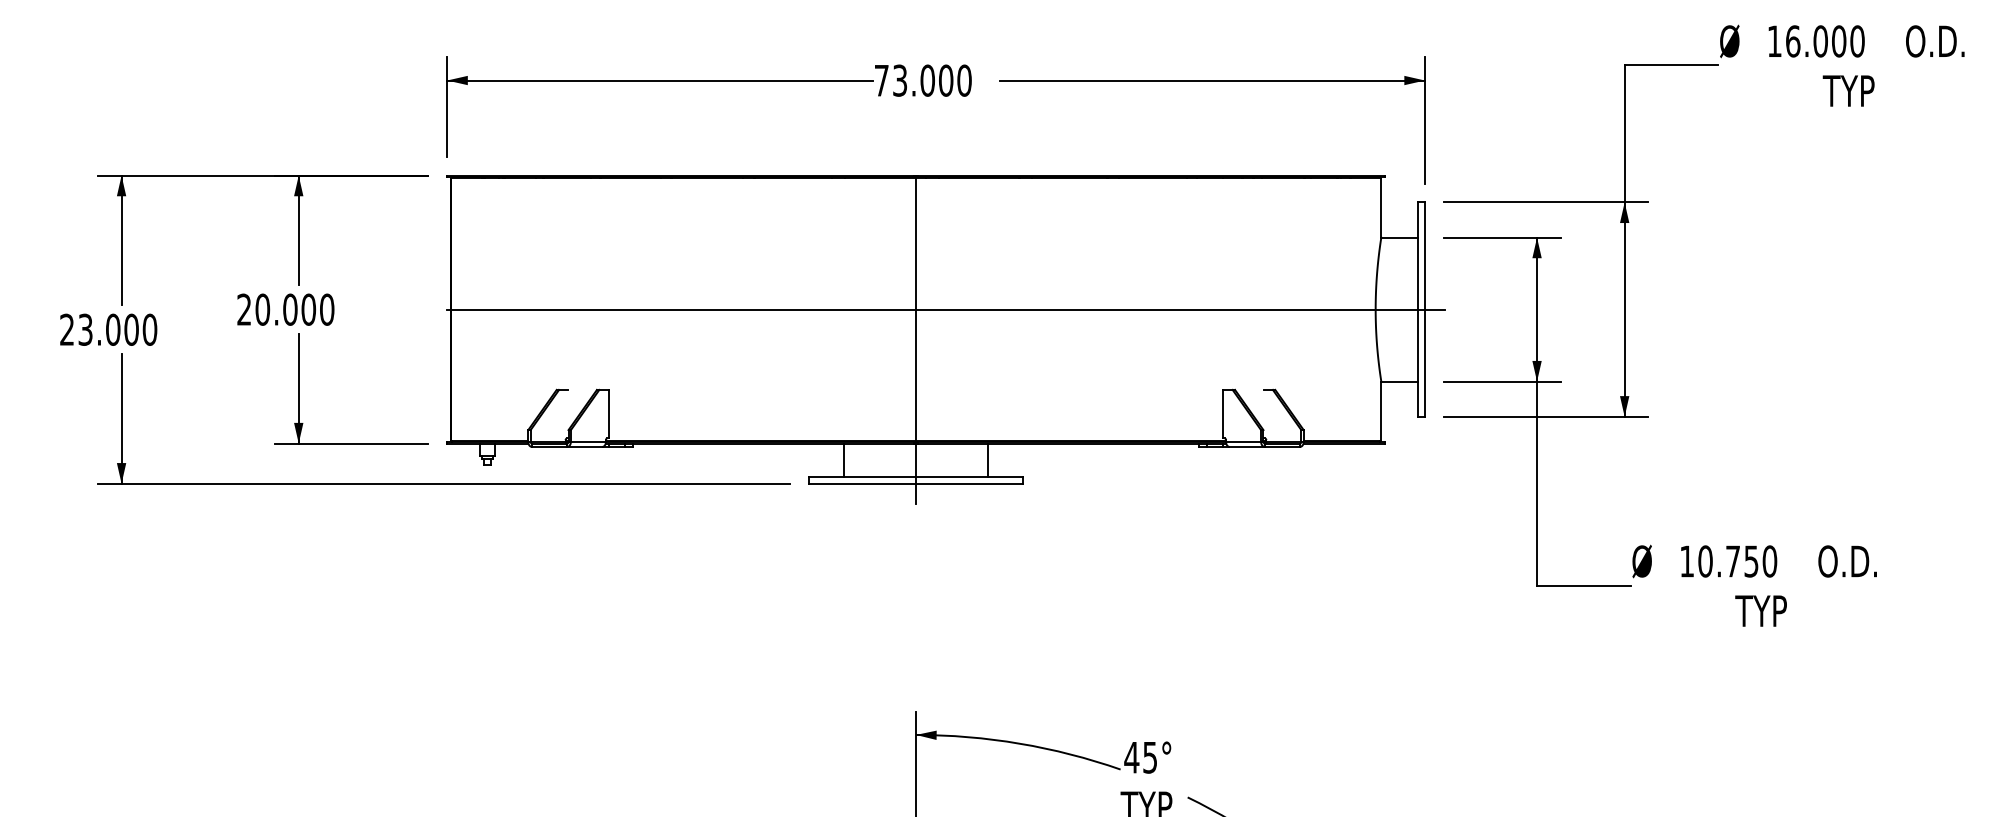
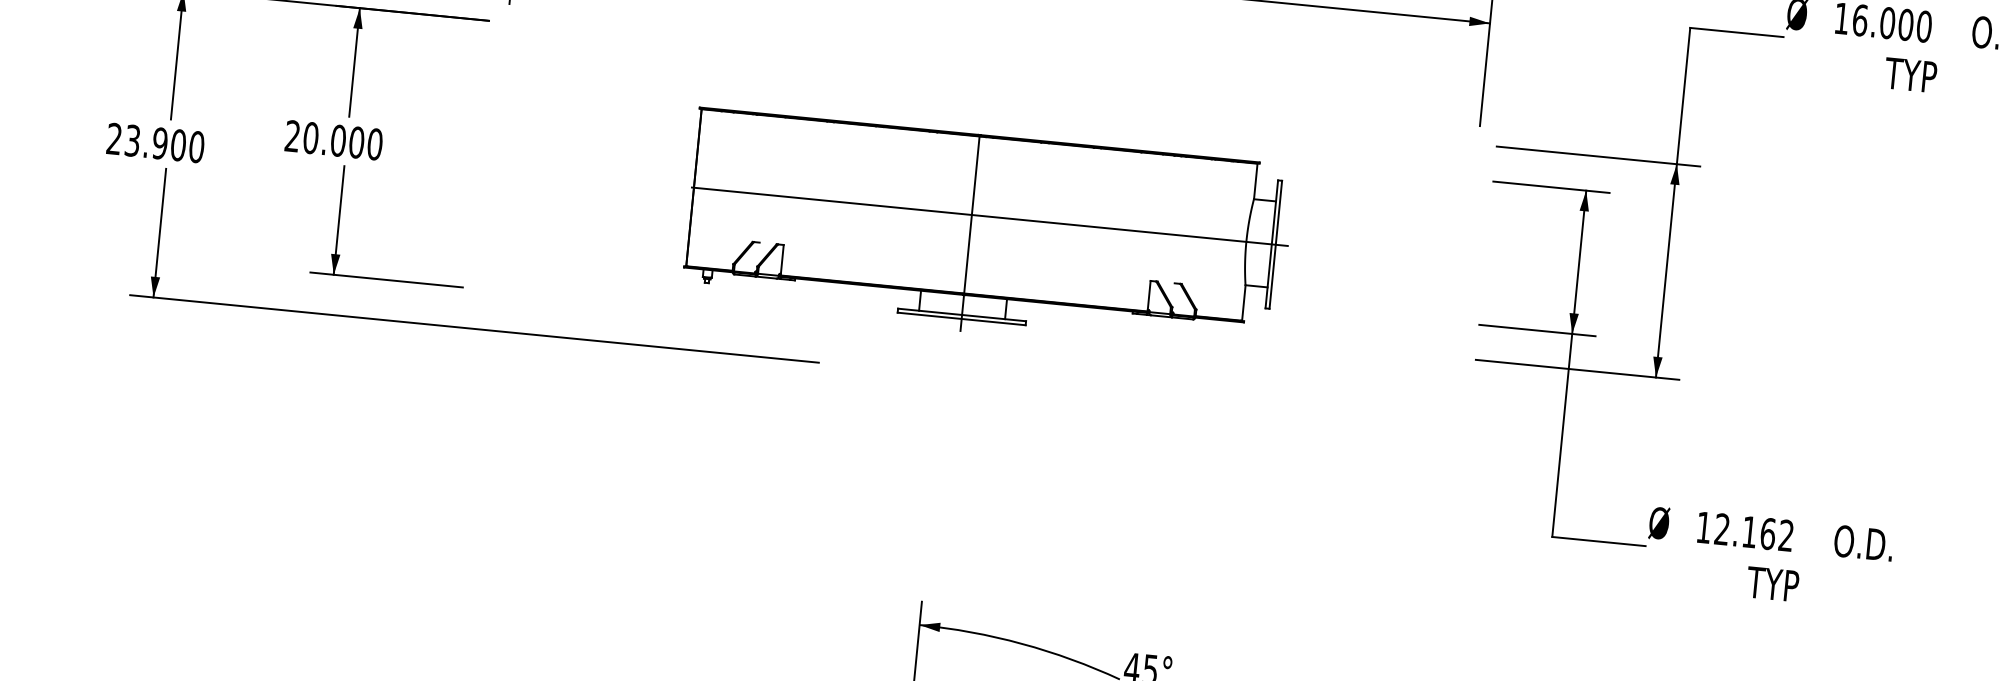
text: (113, 329) -> (160, 143), 23.000 -> 23.900
part: (945, 339) -> (987, 234), size x0.6
text: (1737, 561) -> (1754, 532), 10.750 -> 12.162

